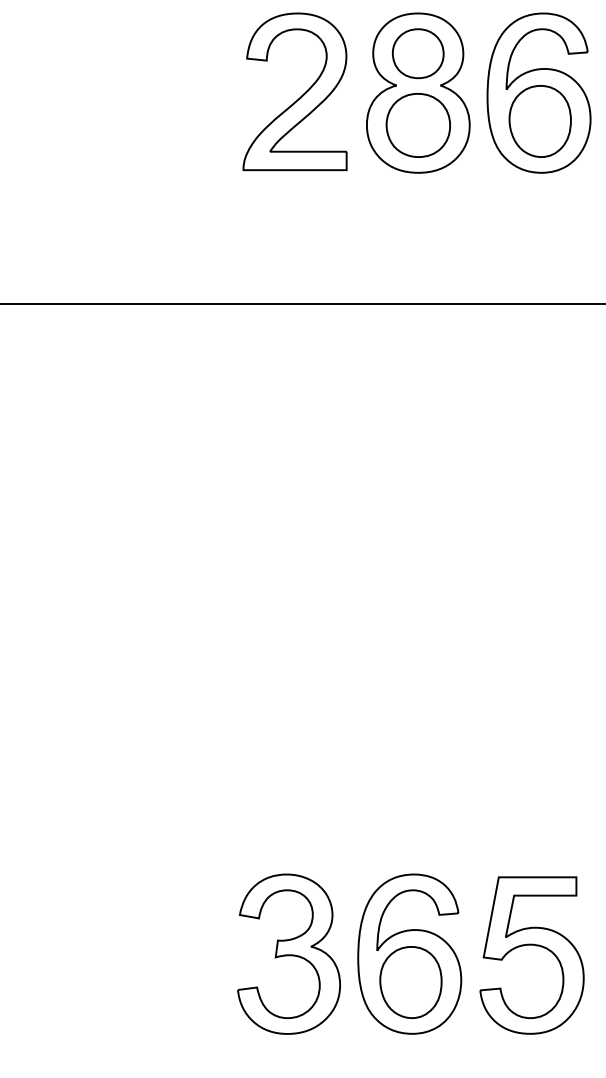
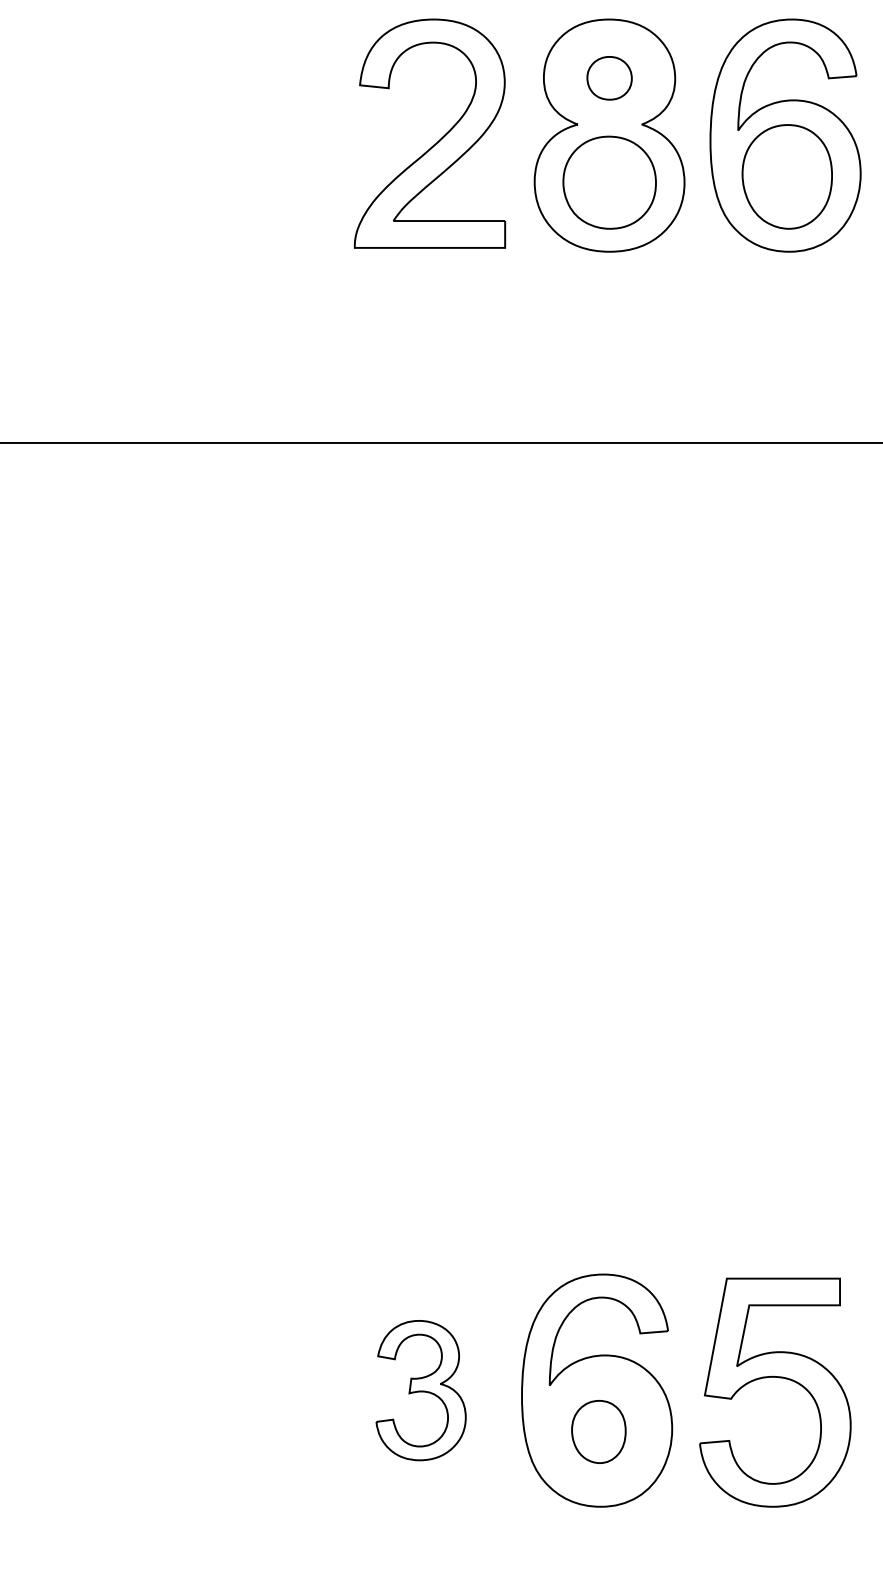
part: (418, 53) -> (609, 77), size x0.6
part: (288, 953) -> (420, 1389), size x0.6
part: (410, 982) -> (598, 1431), size x0.6

